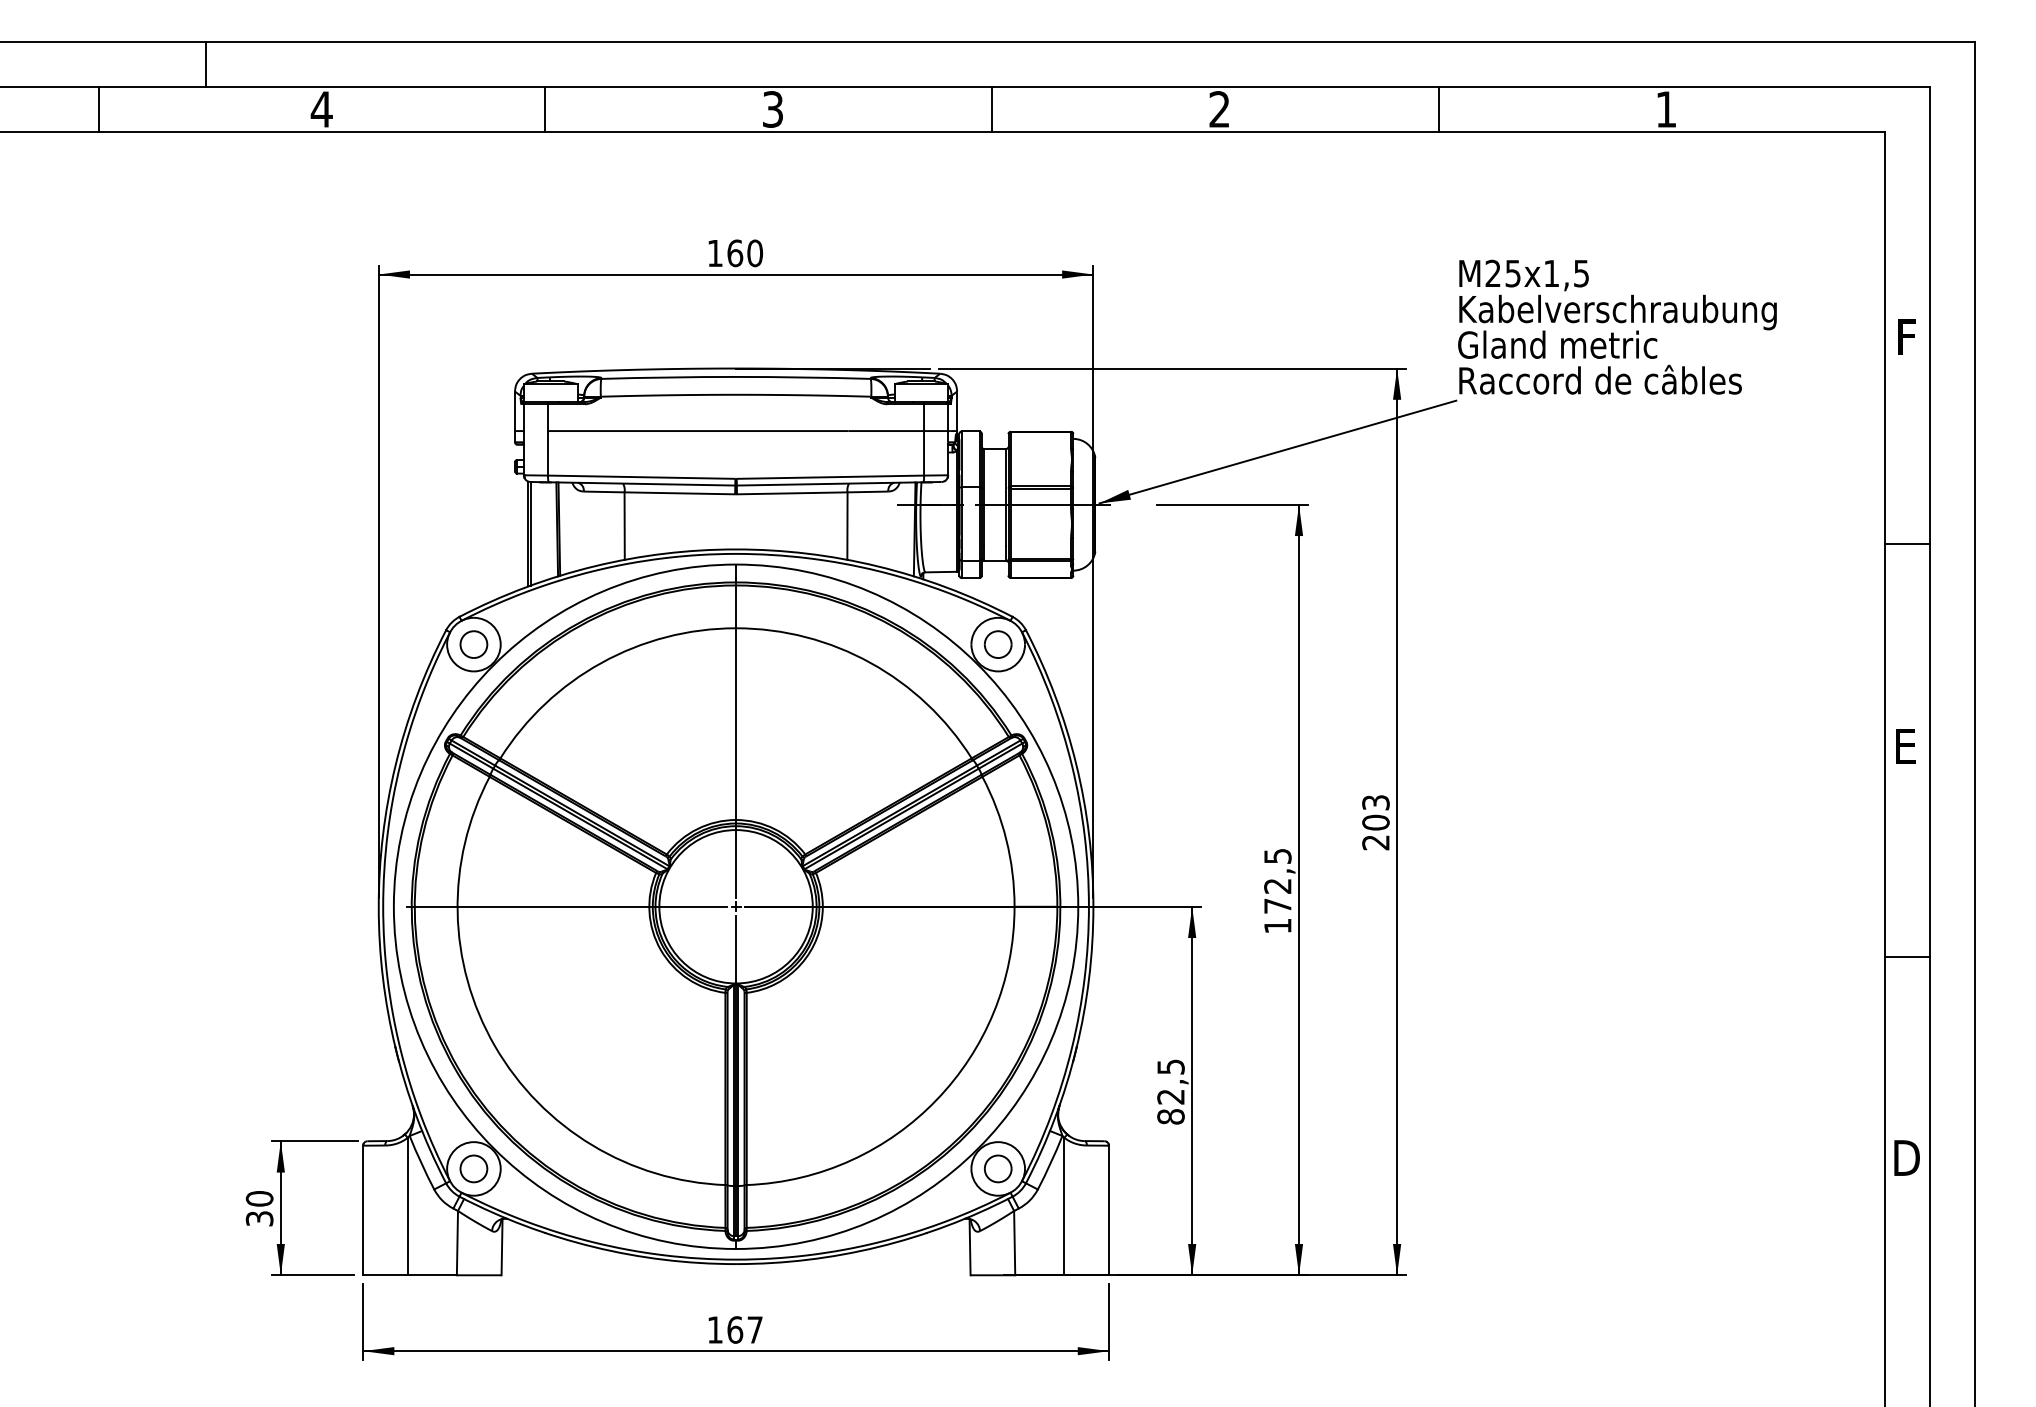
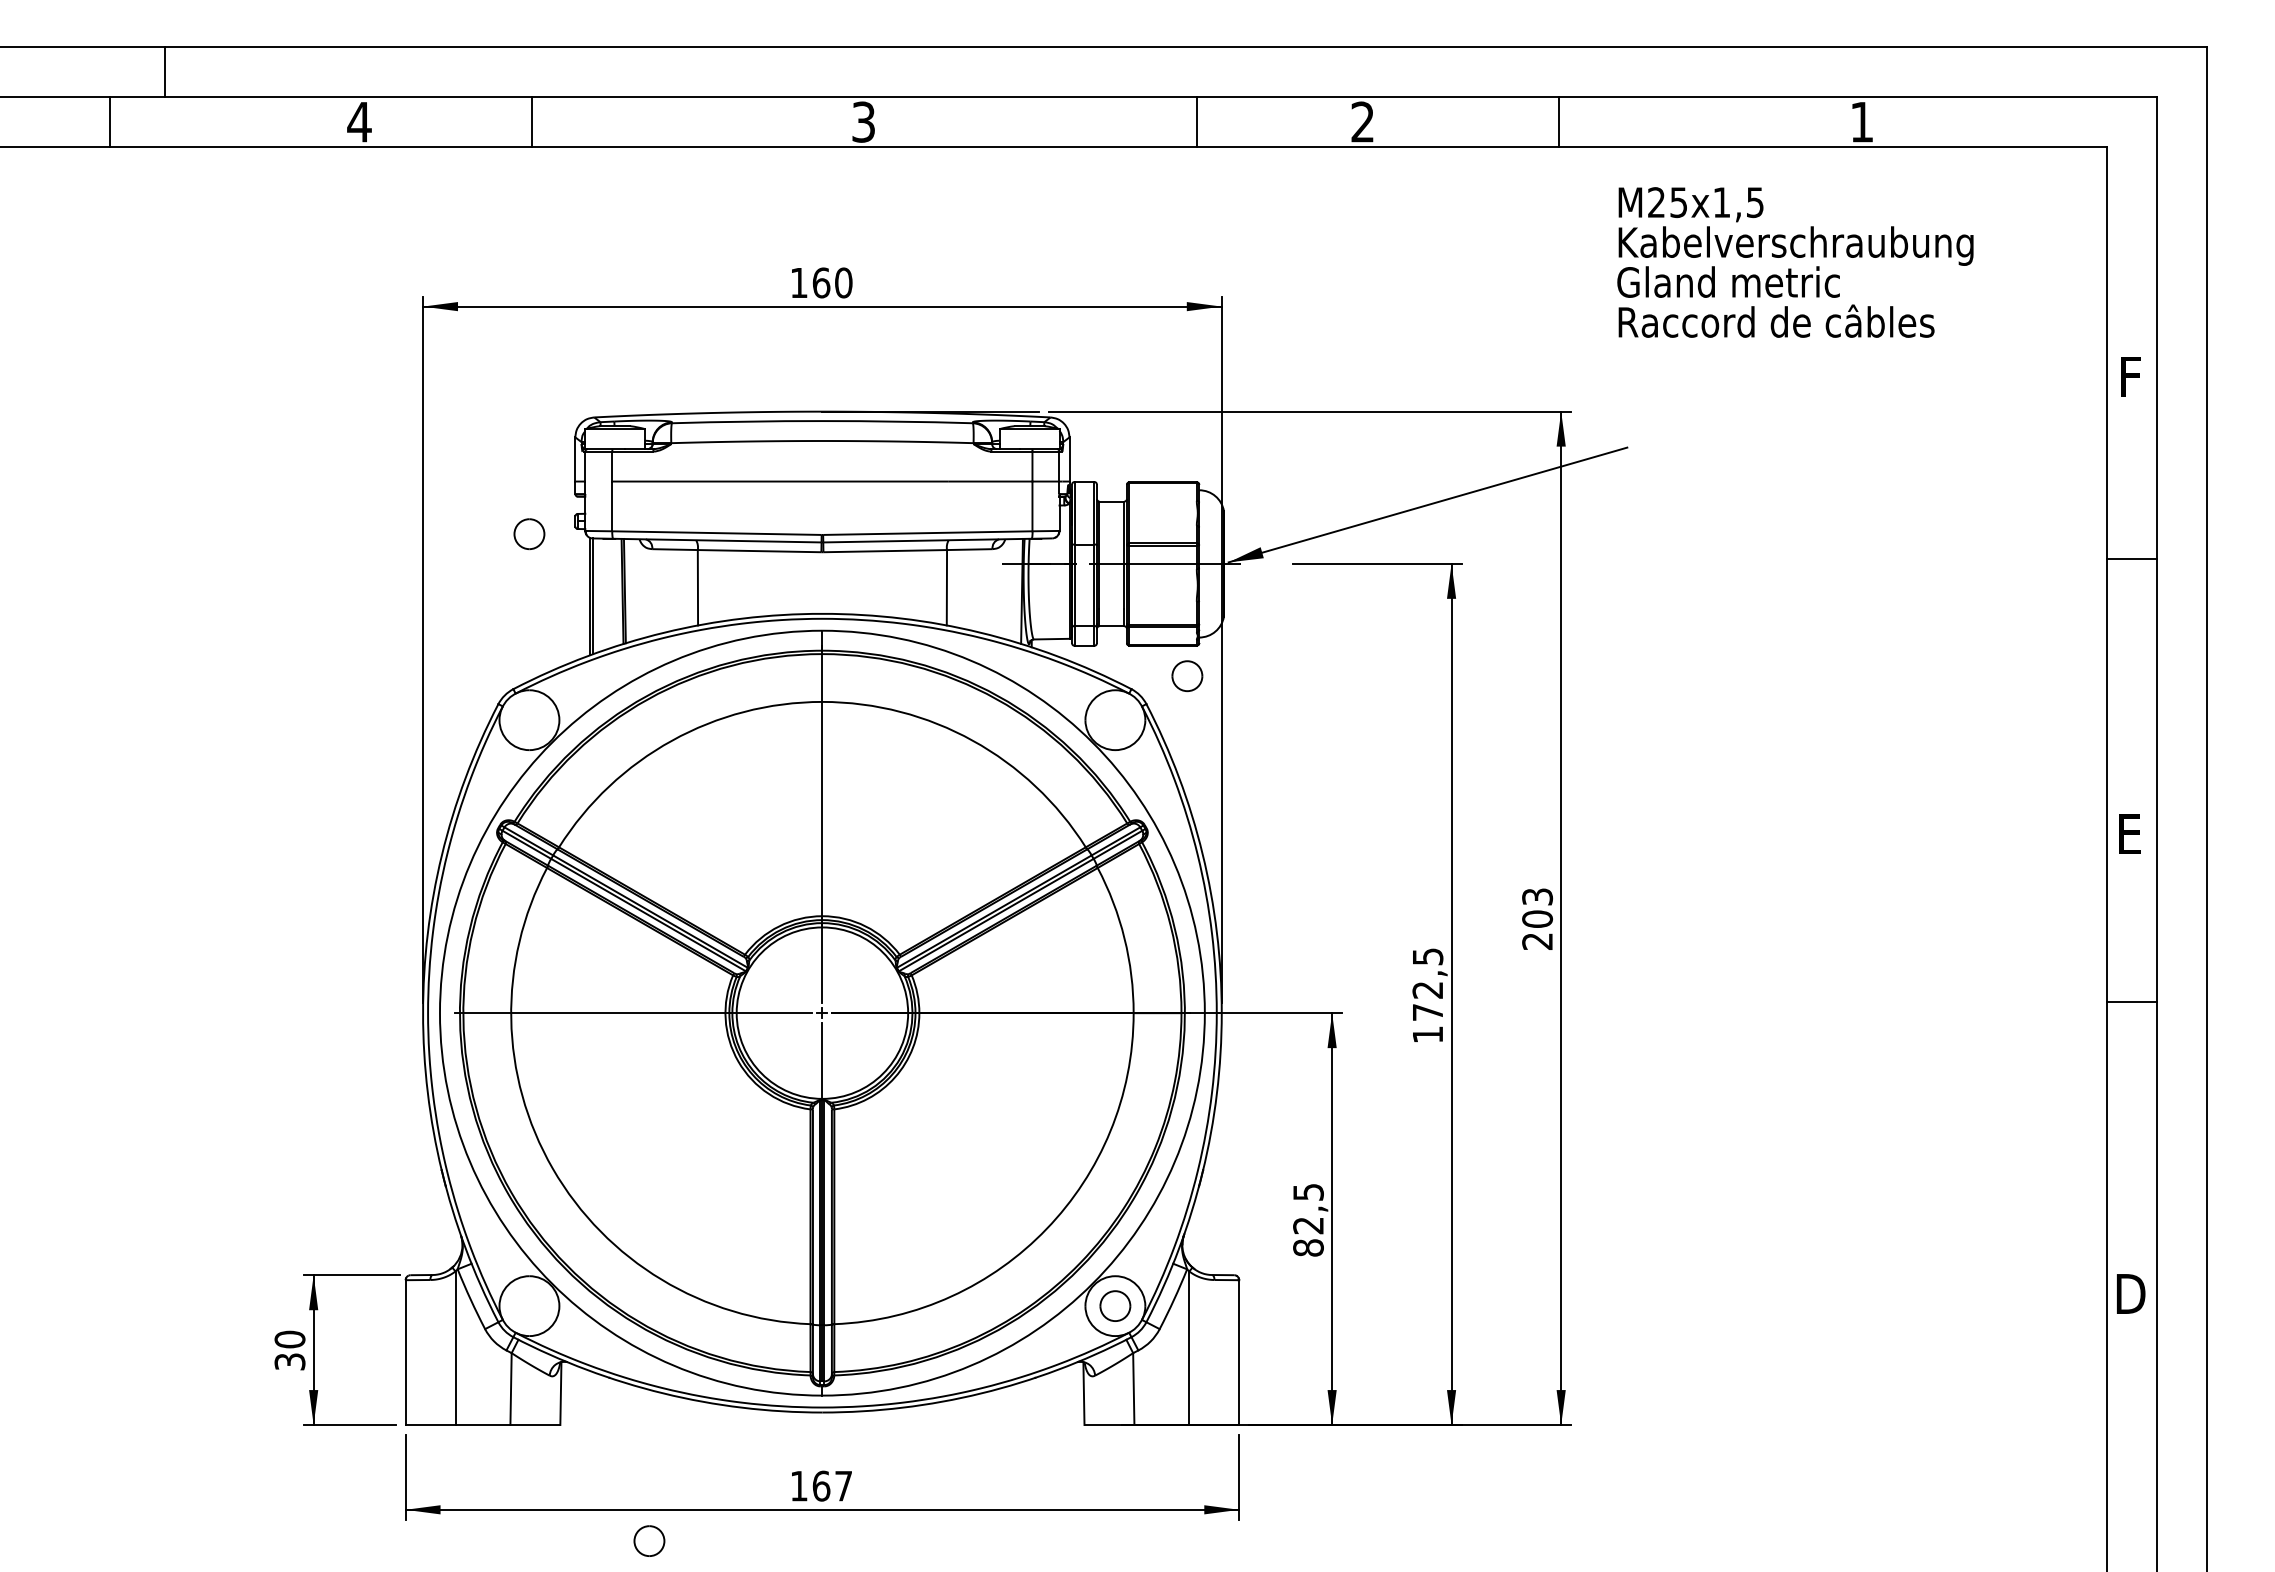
line: (205, 65) -> (164, 72), moved
line: (545, 109) -> (532, 122), moved
line: (992, 109) -> (1196, 122), moved
line: (1438, 109) -> (1558, 122), moved
part: (1617, 327) -> (1795, 262), moved
line: (1907, 543) -> (2131, 558), moved
part: (473, 644) -> (529, 534), moved
part: (998, 644) -> (1187, 676), moved
line: (1907, 956) -> (2131, 1001), moved
part: (473, 1168) -> (649, 1540), moved

